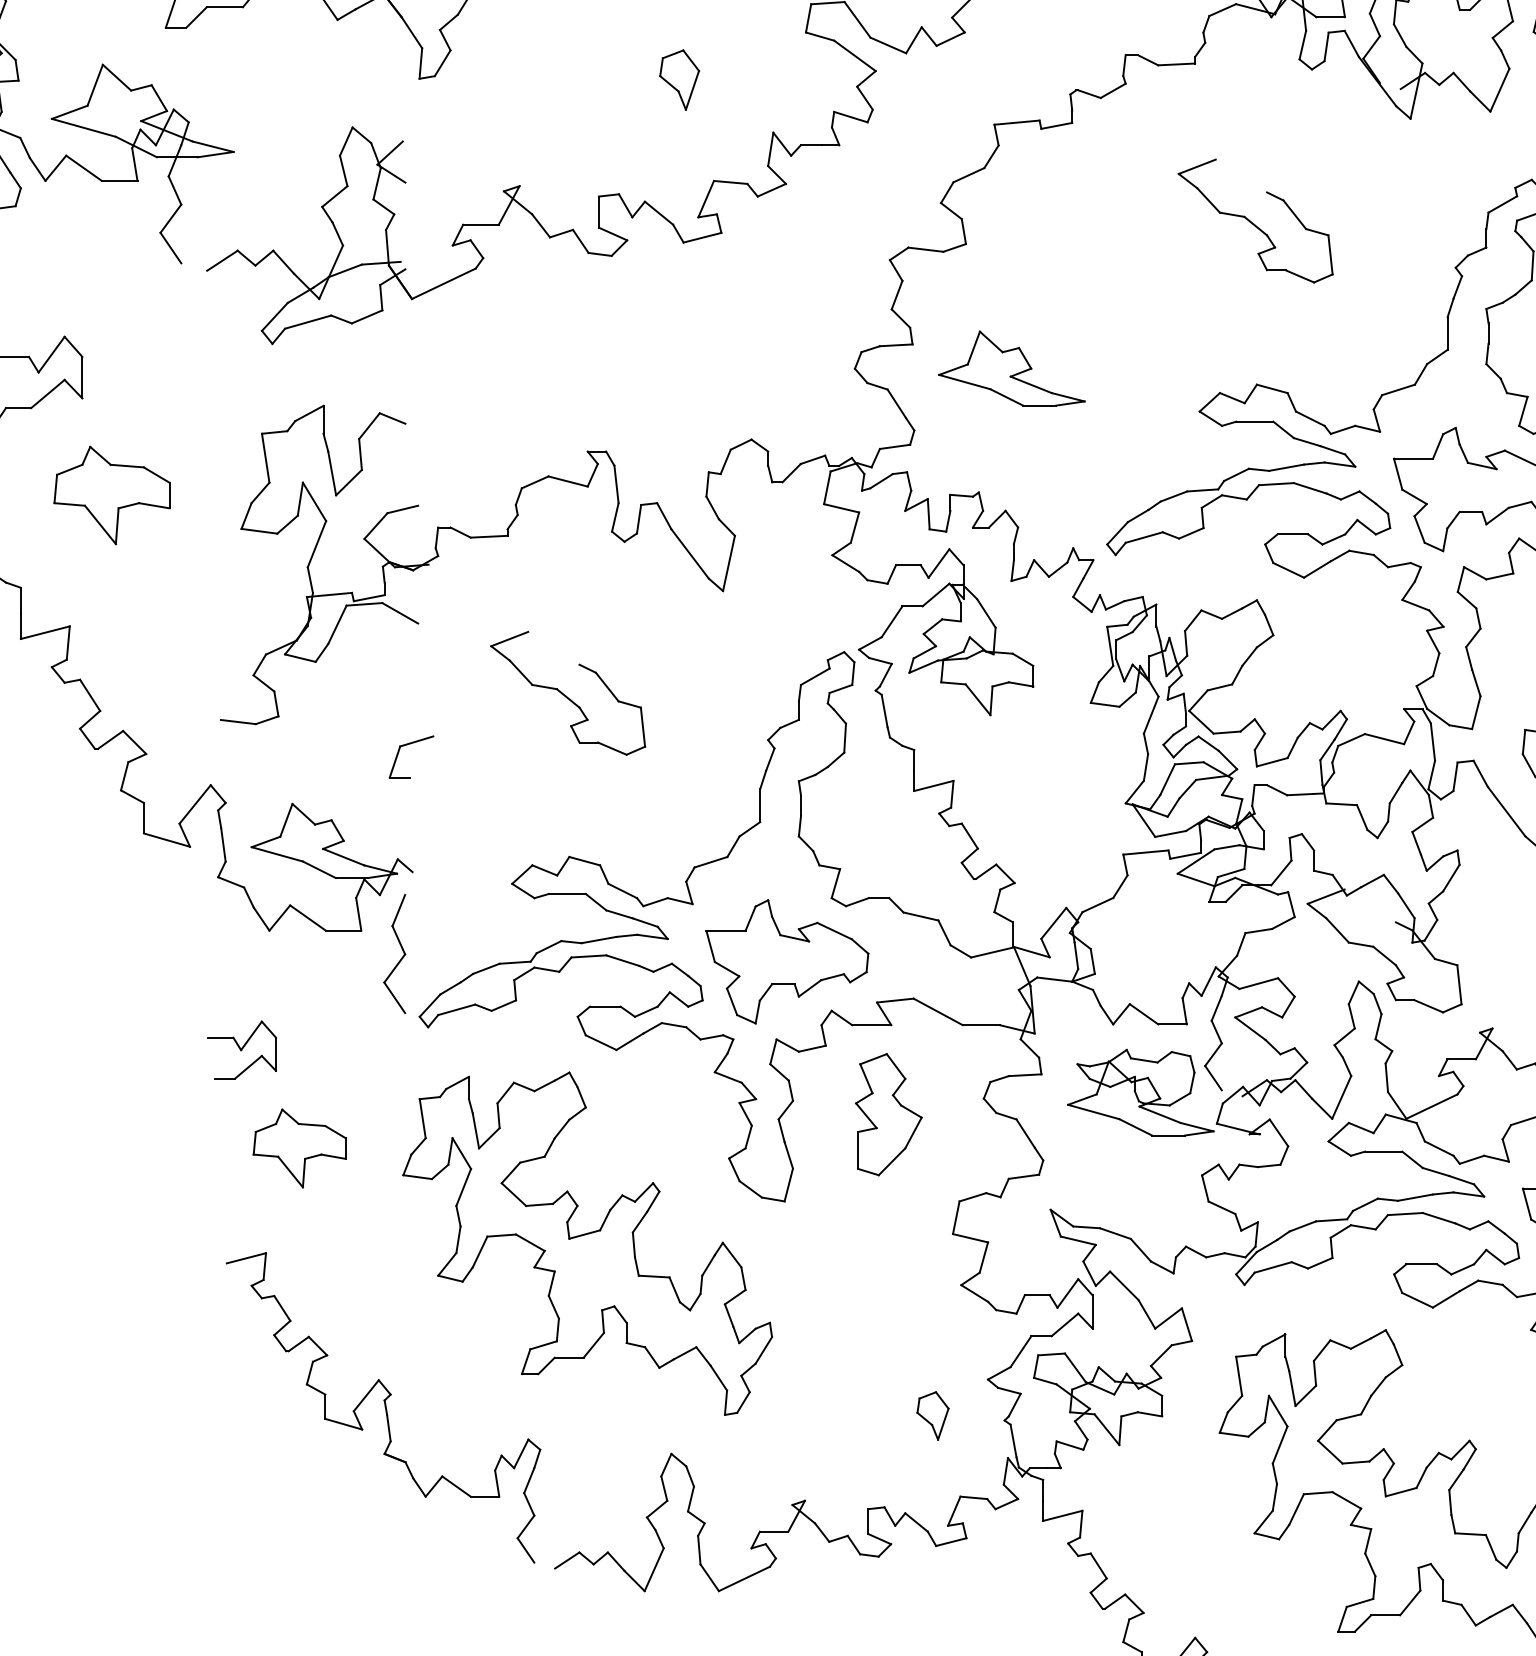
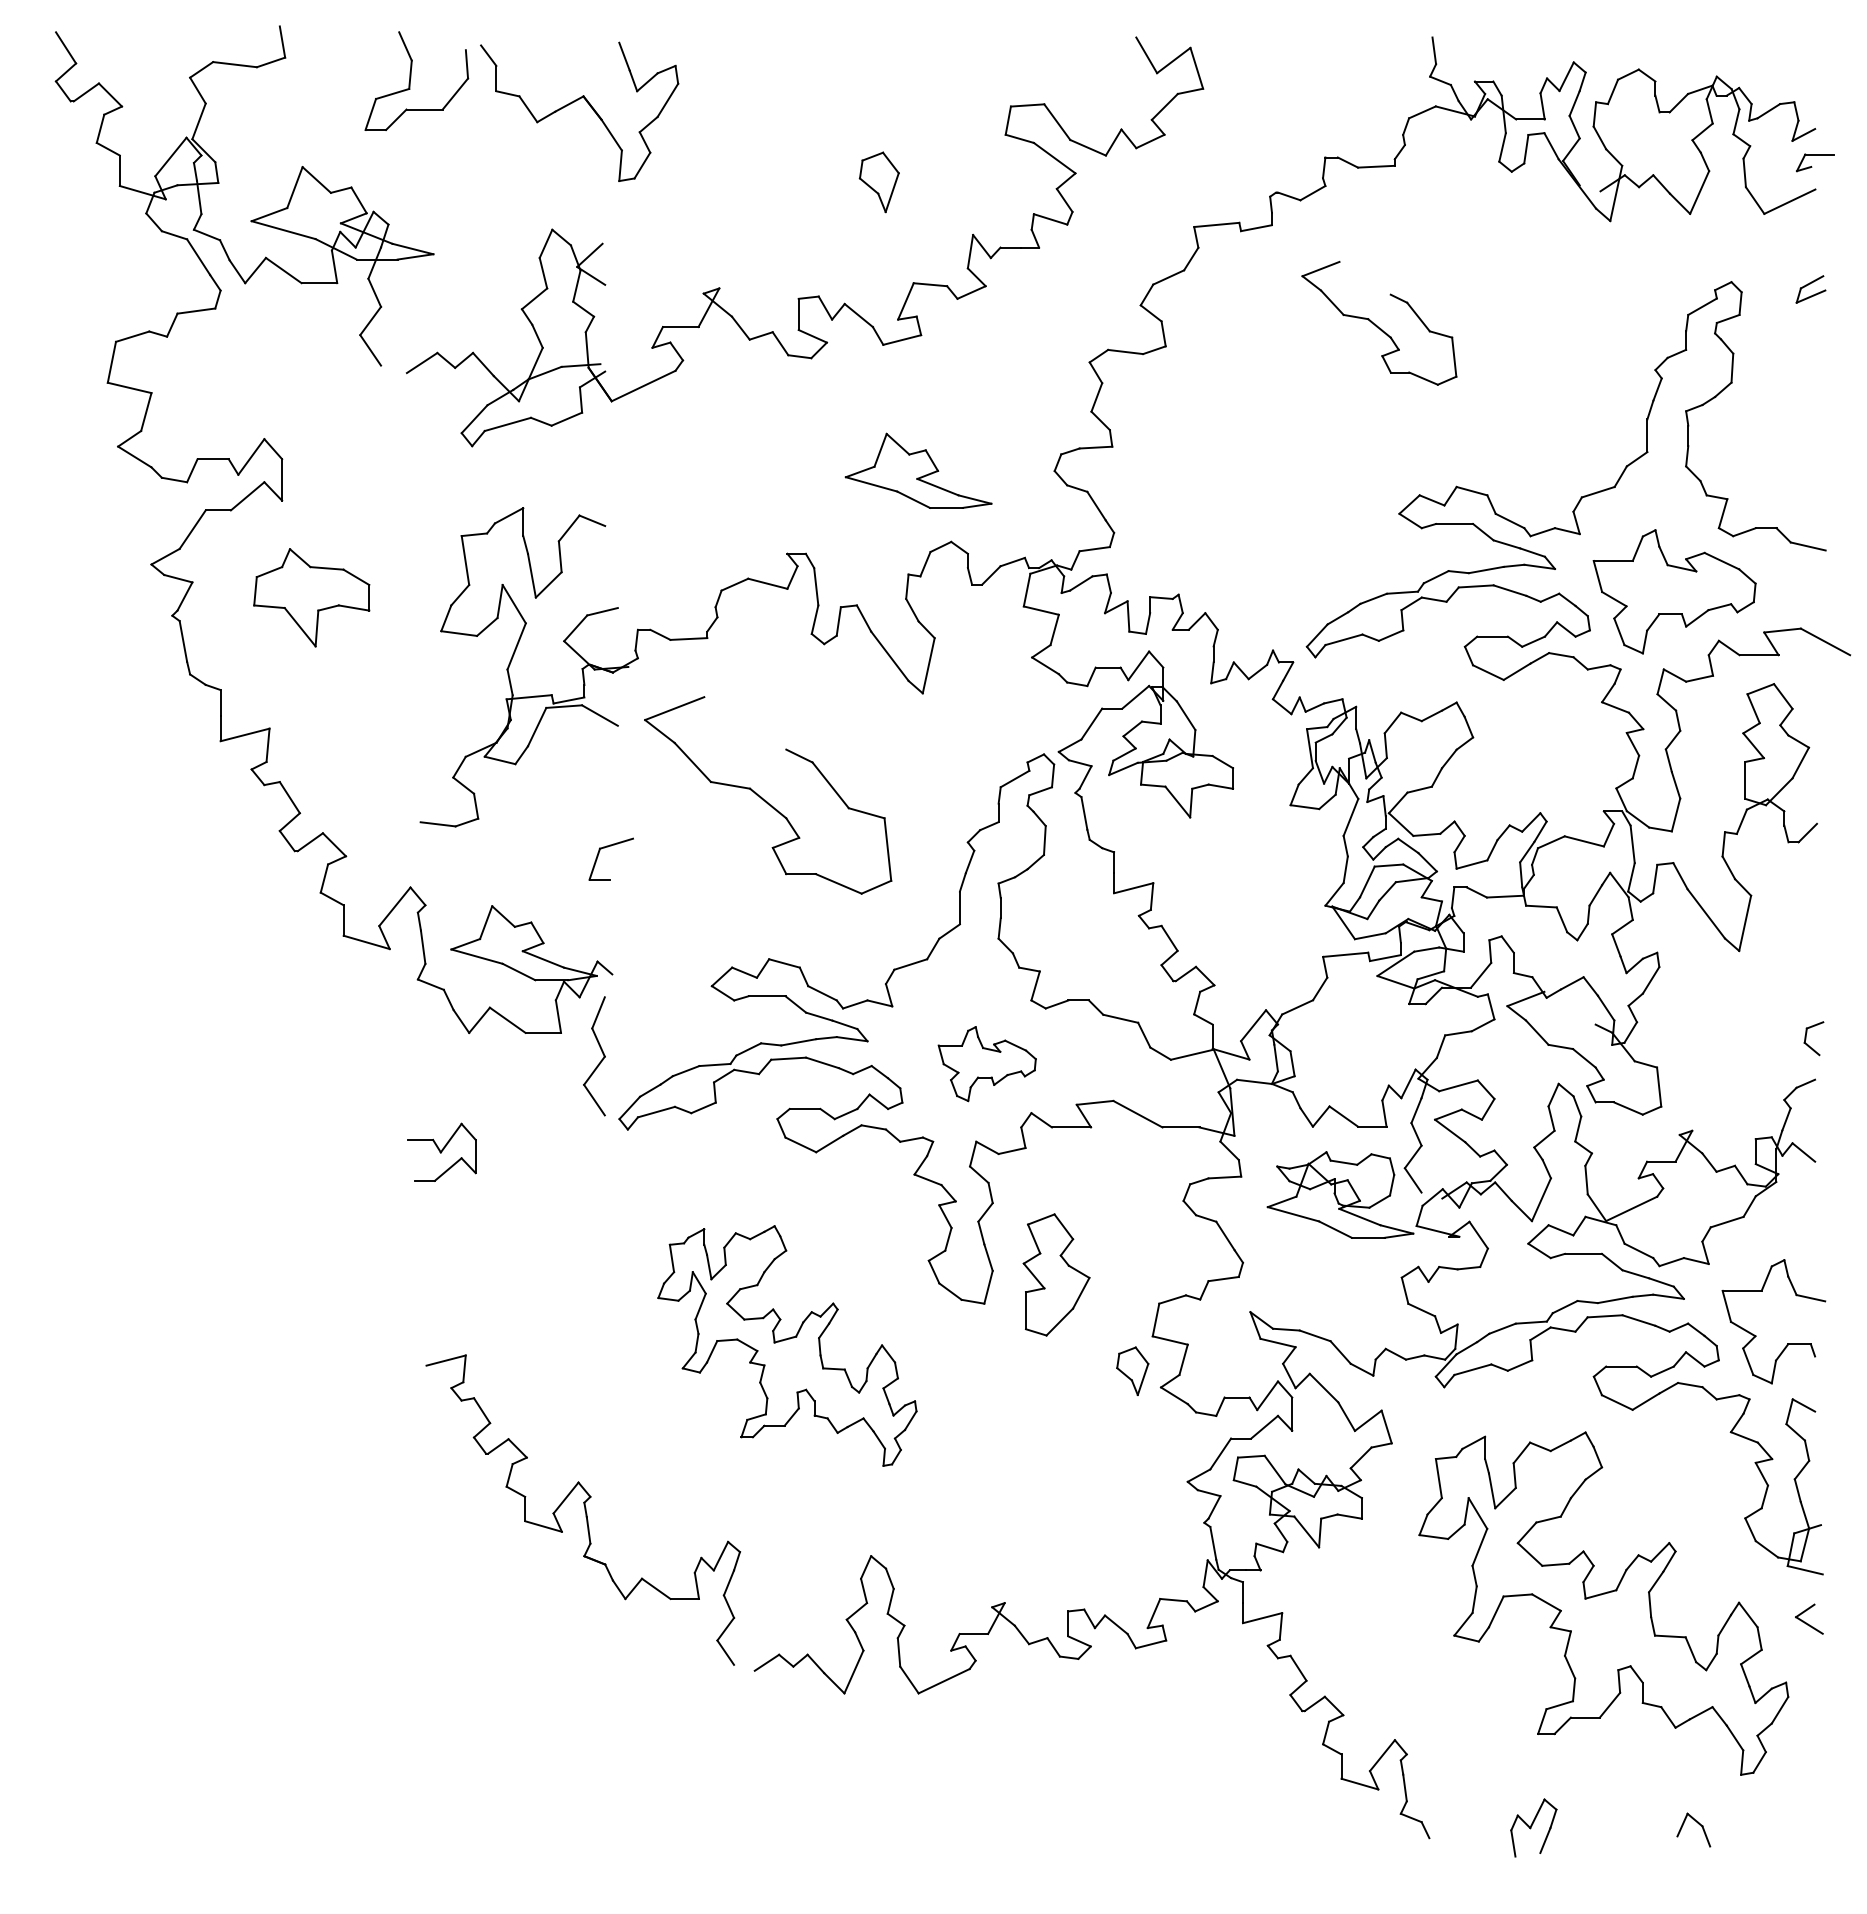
part: (1255, 221) -> (1379, 323), moved
part: (1011, 368) -> (918, 470), moved
part: (567, 693) -> (767, 795), size x1.6
part: (787, 961) -> (987, 1063), size x0.6
part: (888, 1114) -> (1056, 1274), moved
part: (299, 1148) -> (499, 1250), removed
part: (587, 1243) -> (787, 1345), size x0.7
part: (932, 1415) -> (1132, 1370), moved

